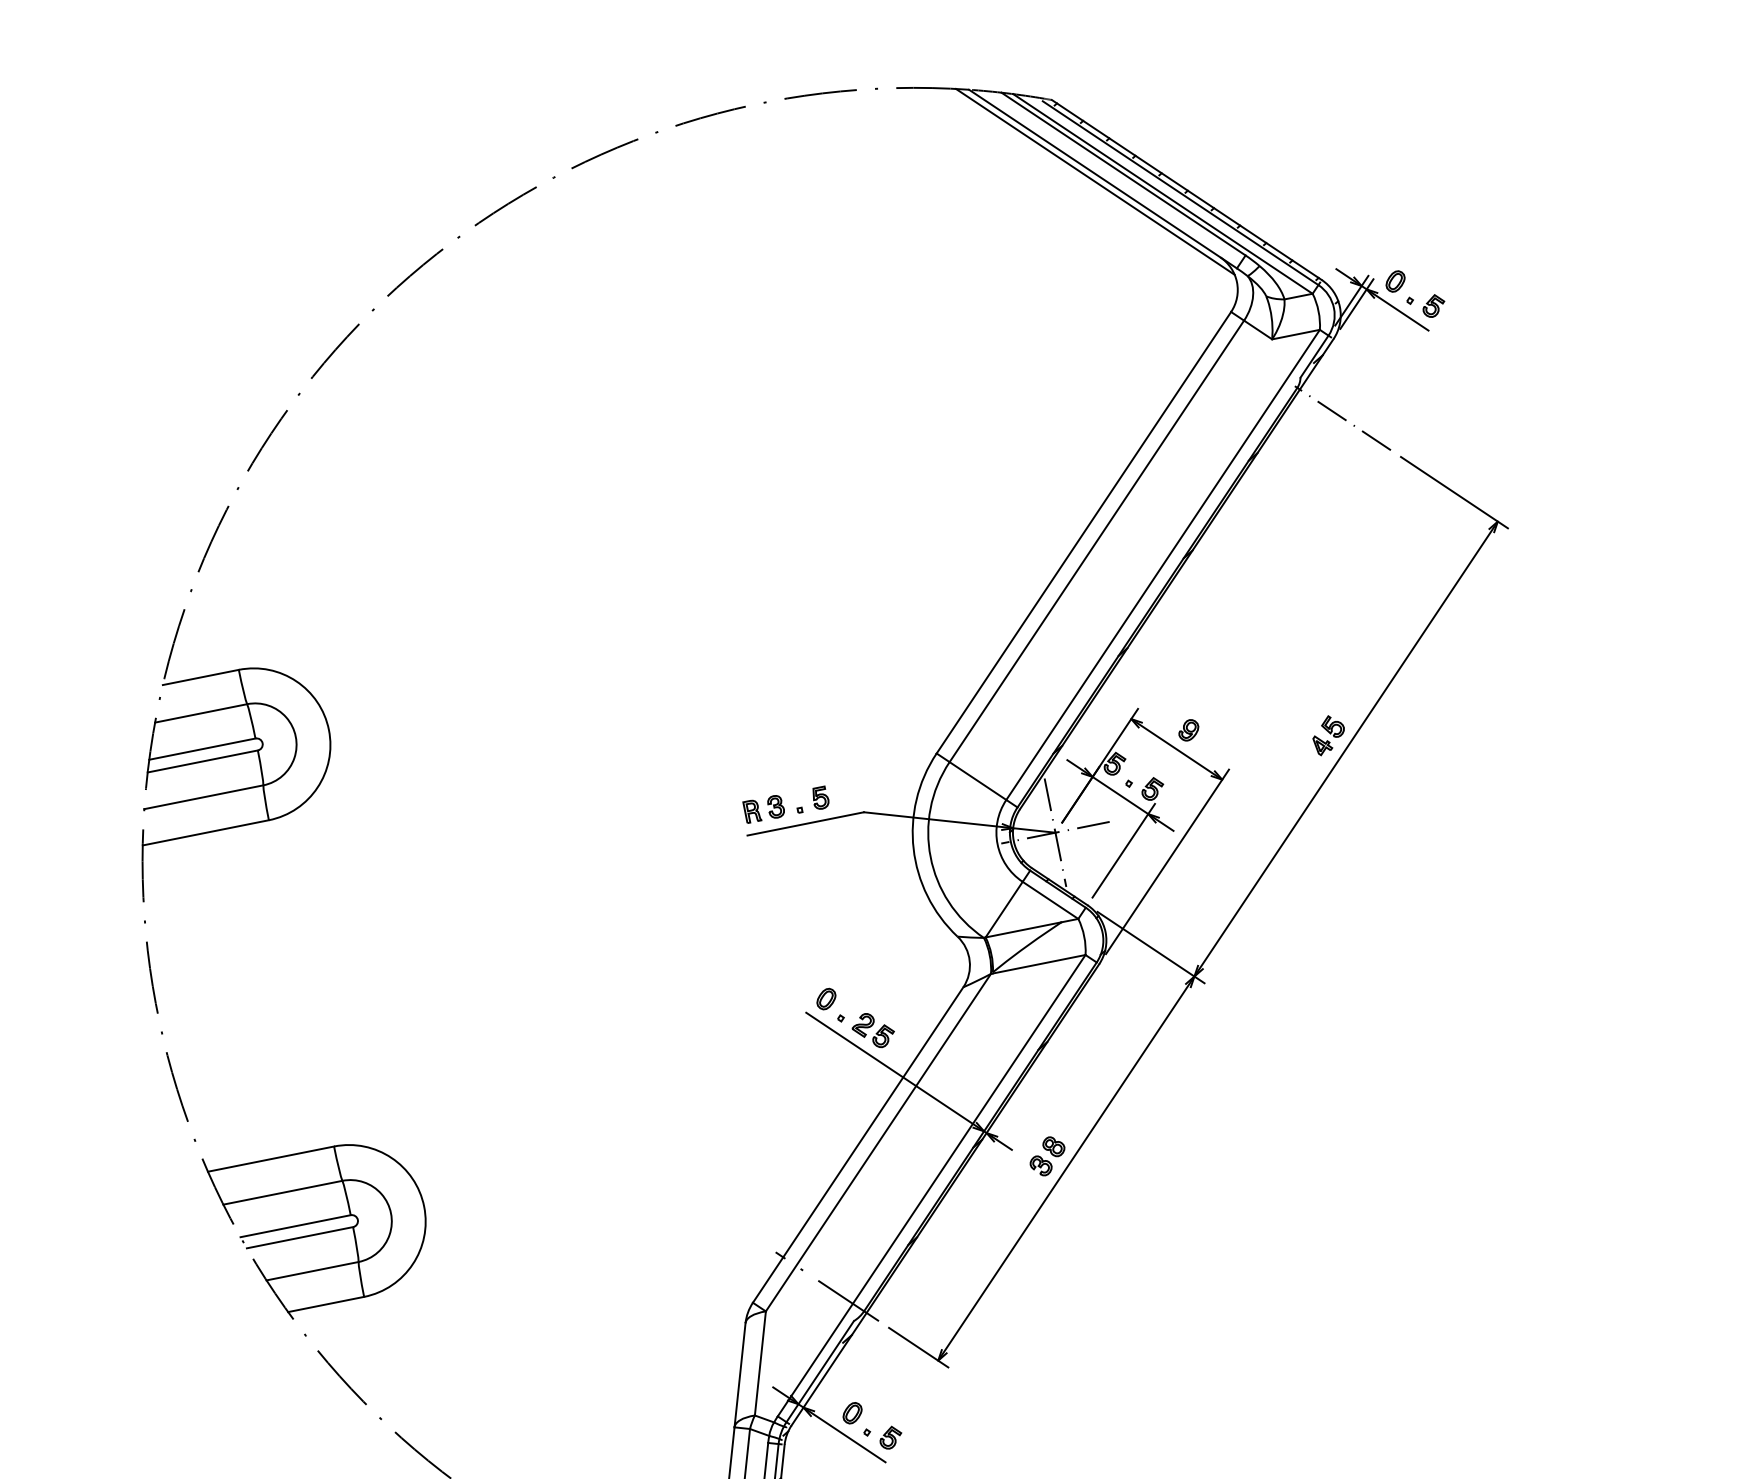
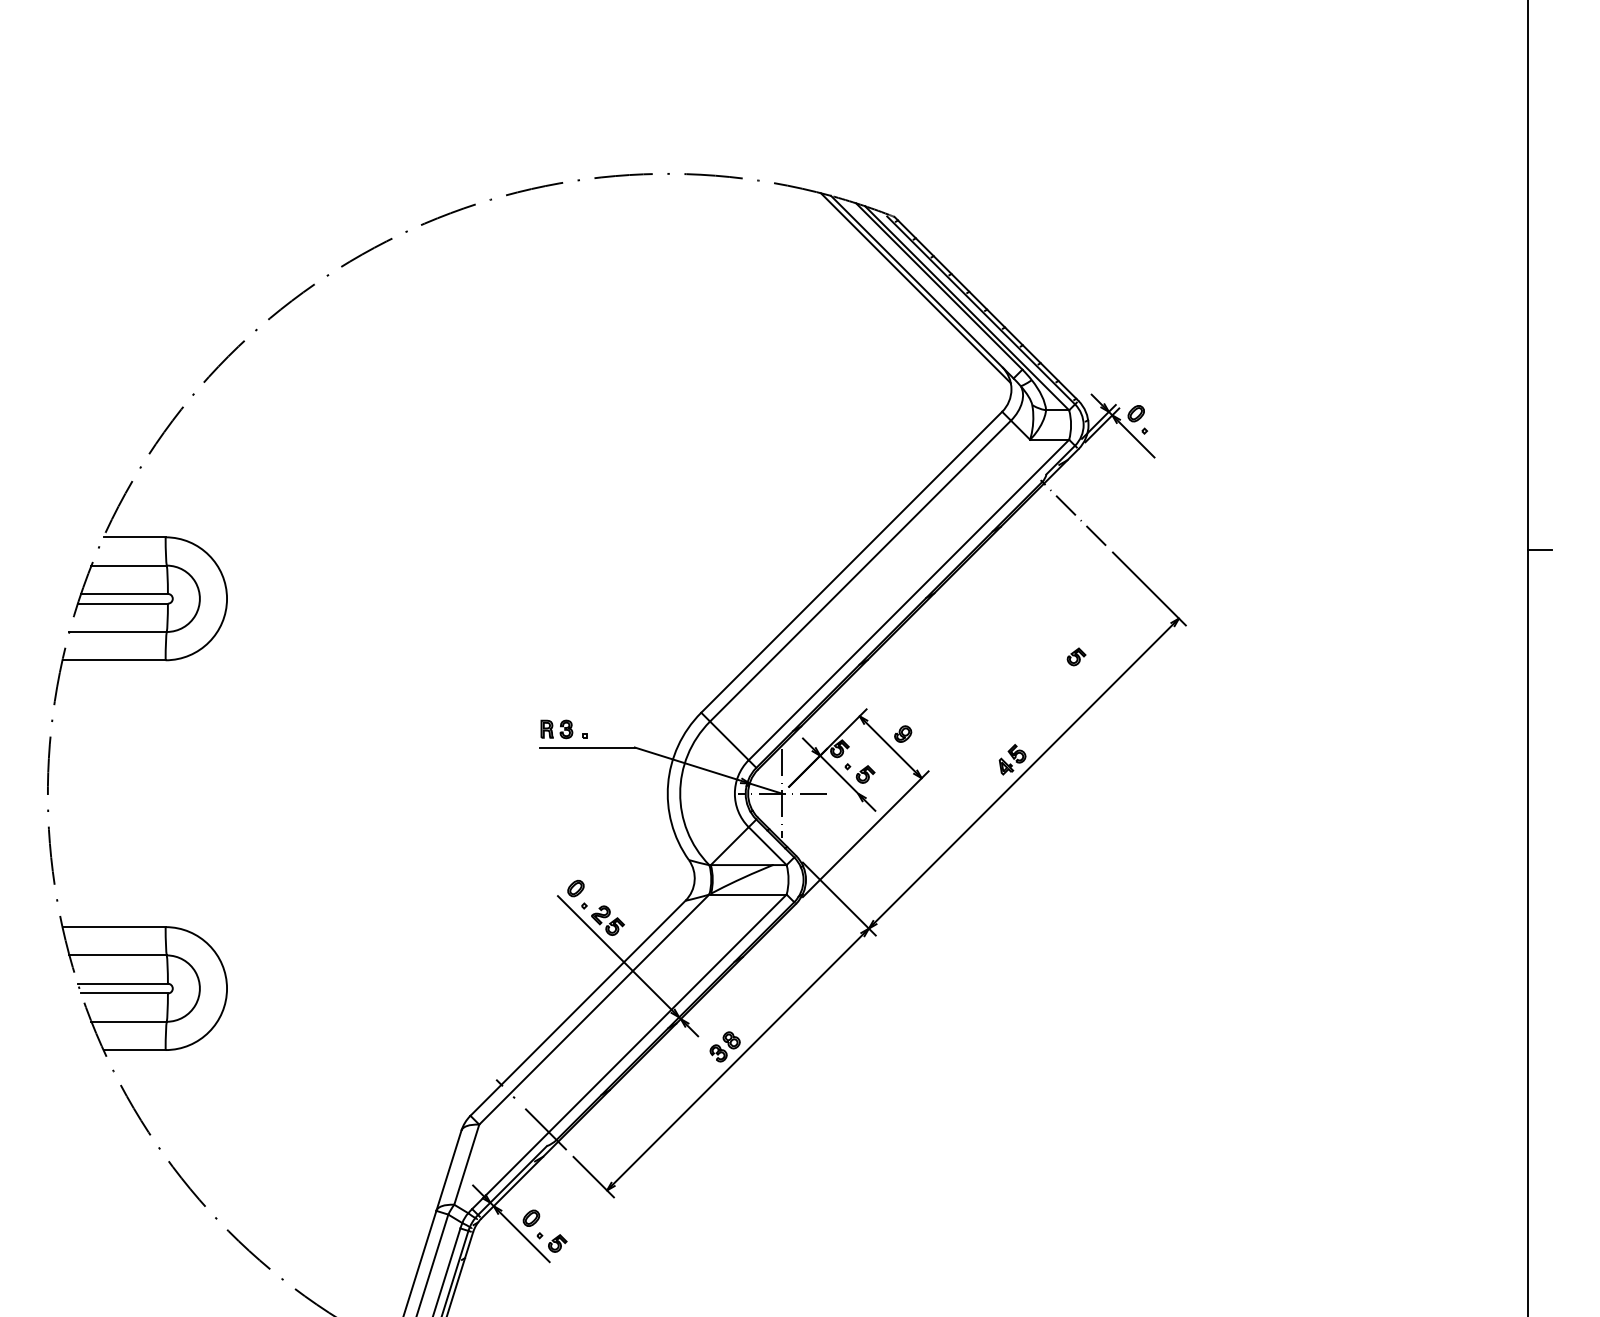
part: (1433, 305) -> (1076, 656), moved
part: (820, 798) -> (602, 729), removed
line: (1124, 850) -> (833, 818), removed

